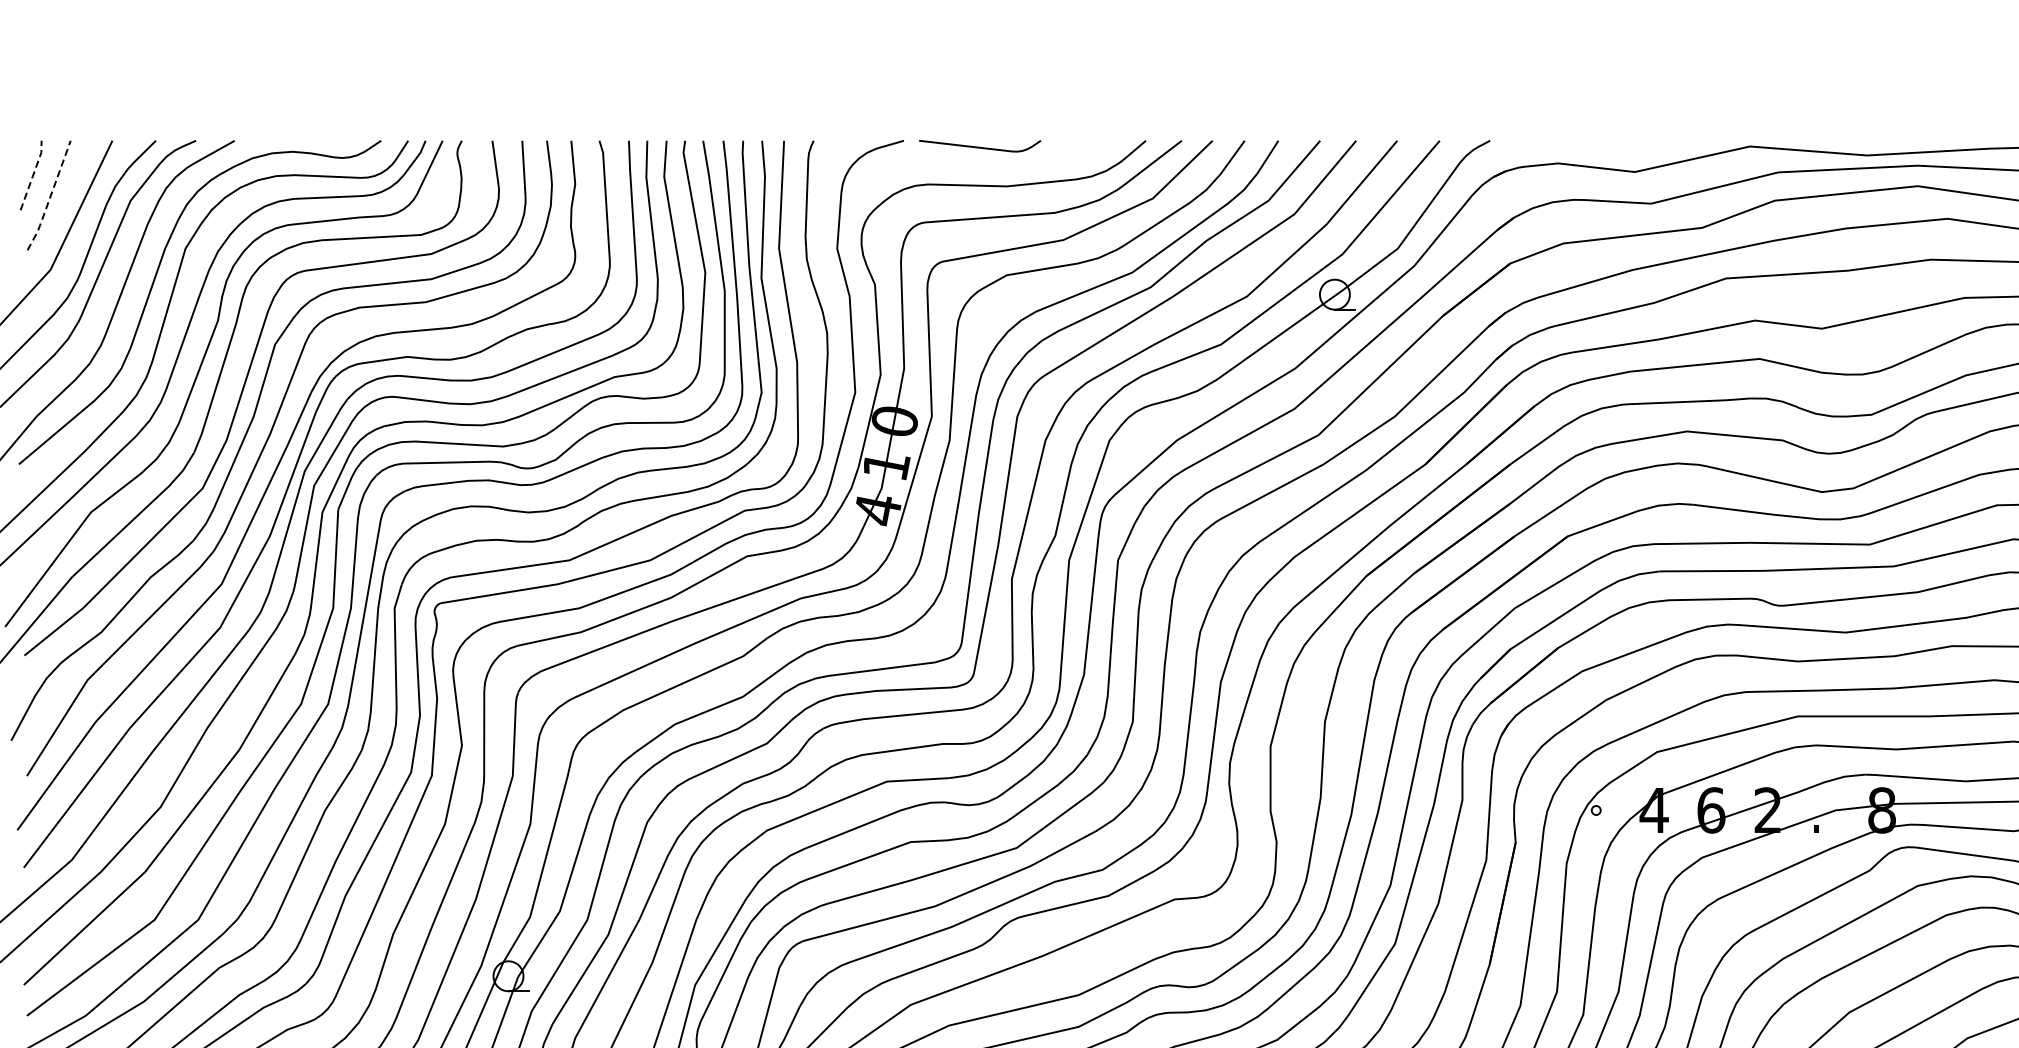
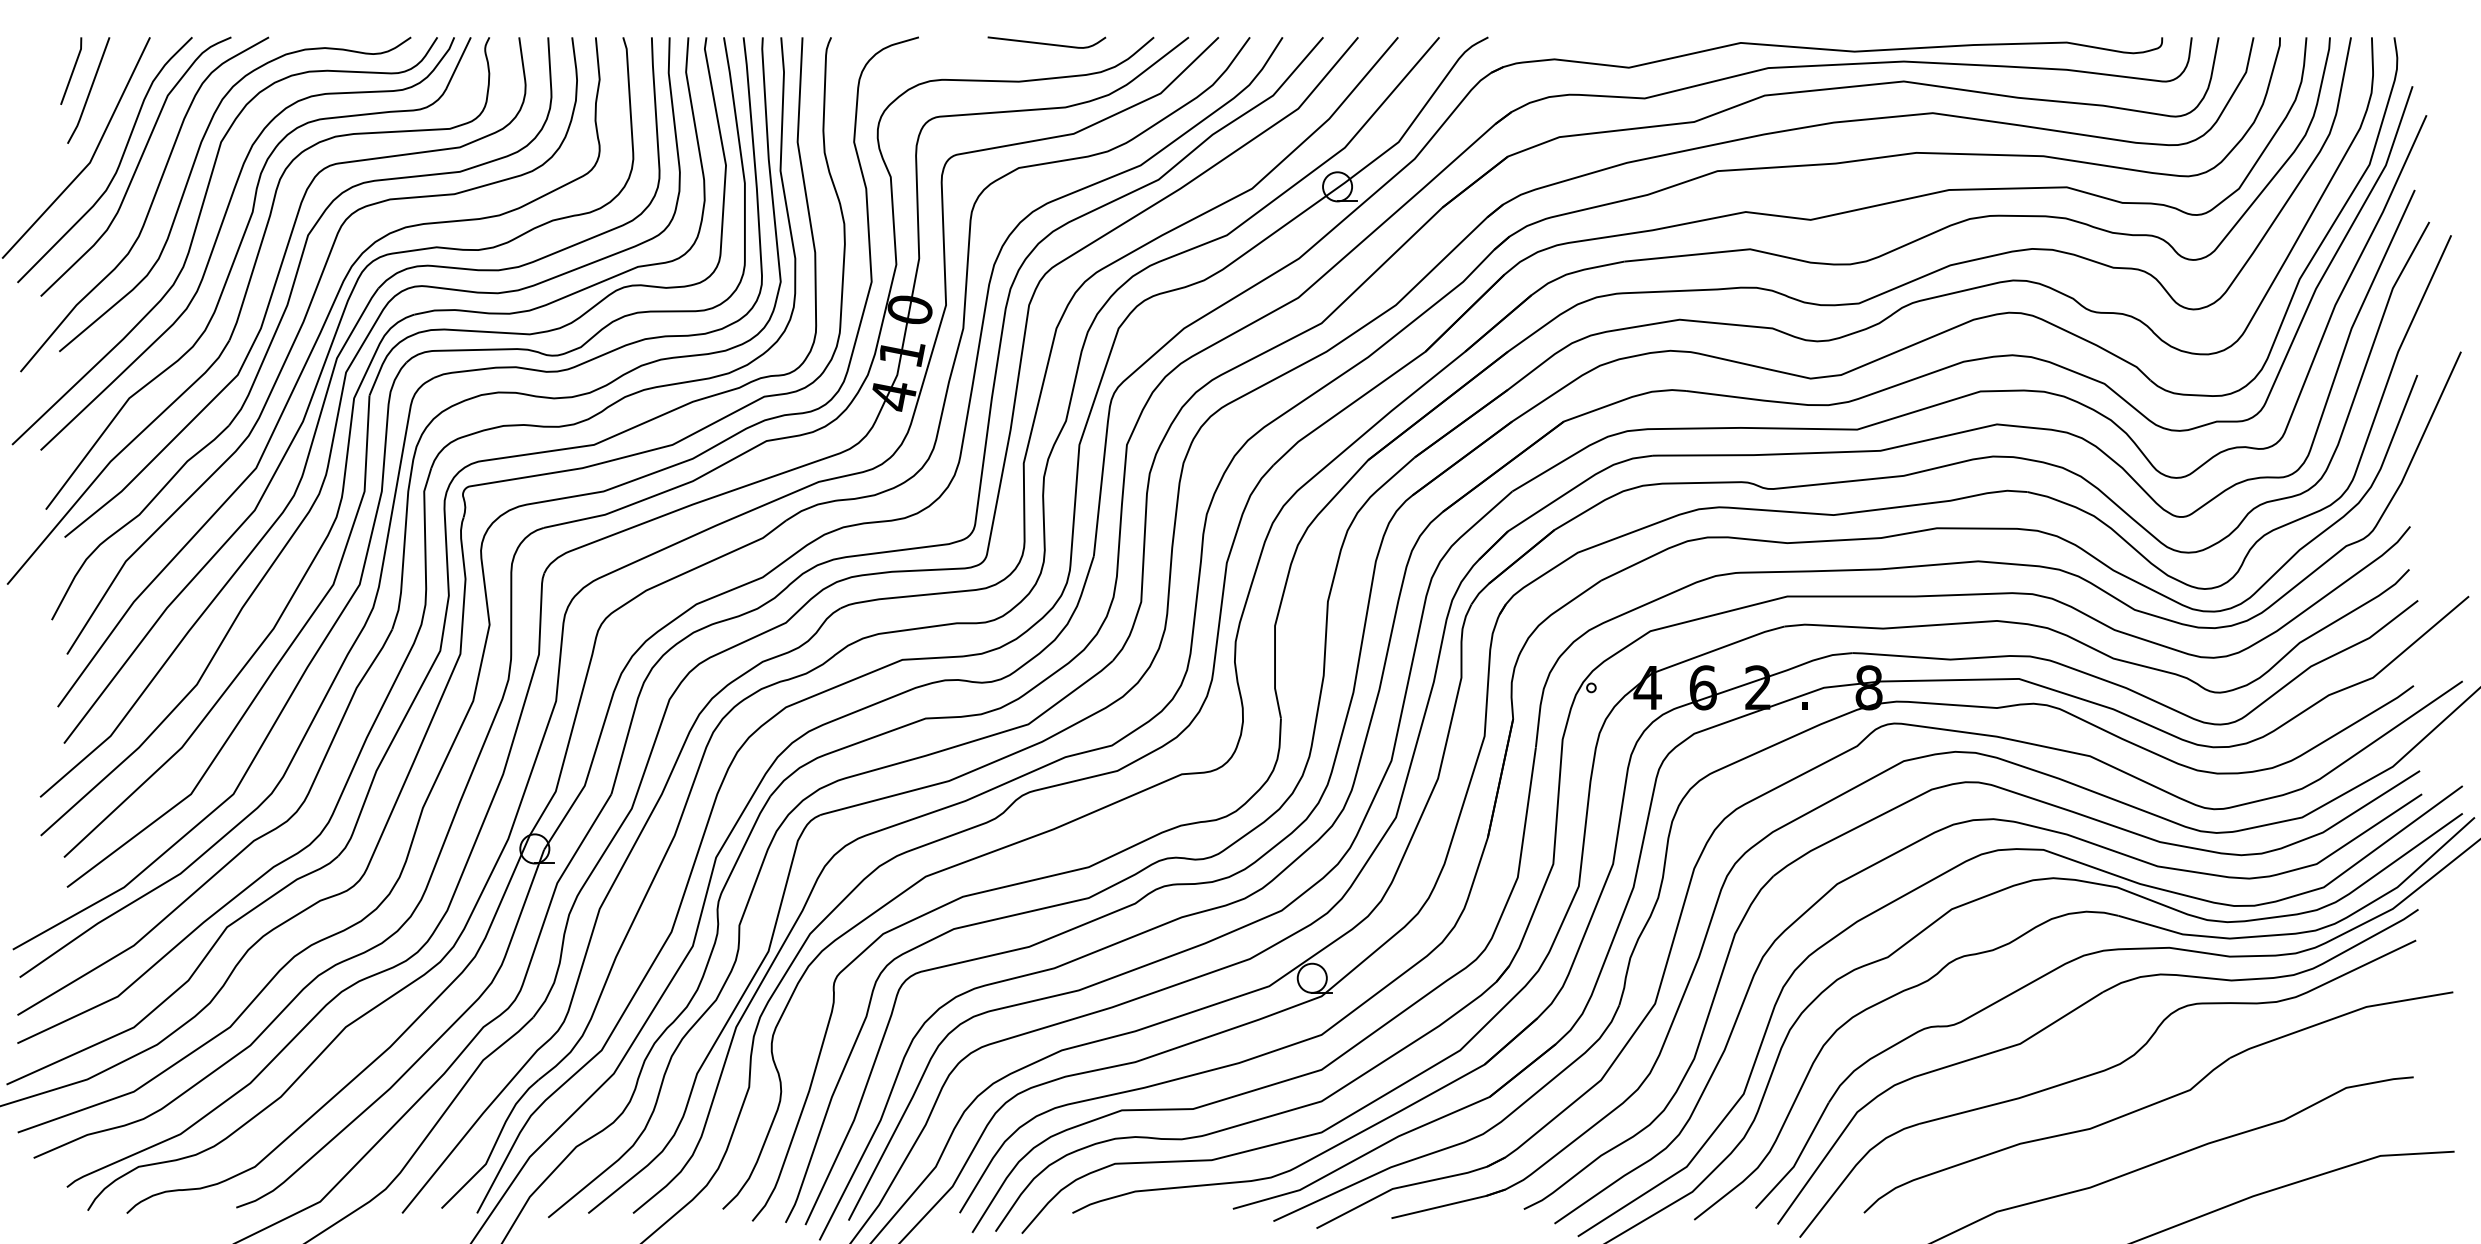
curve: (979, 147) -> (1046, 43), moved
line: (33, 174) -> (73, 70), dashed -> solid
line: (50, 197) -> (89, 92), dashed -> solid

